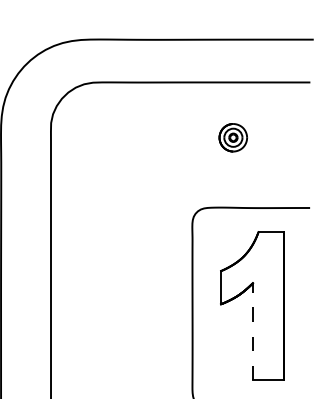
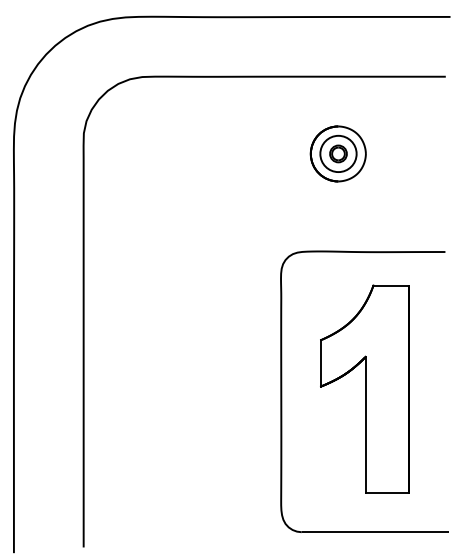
part: (232, 137) -> (337, 153), size x1.43
line: (252, 331) -> (365, 424), dashed -> solid

